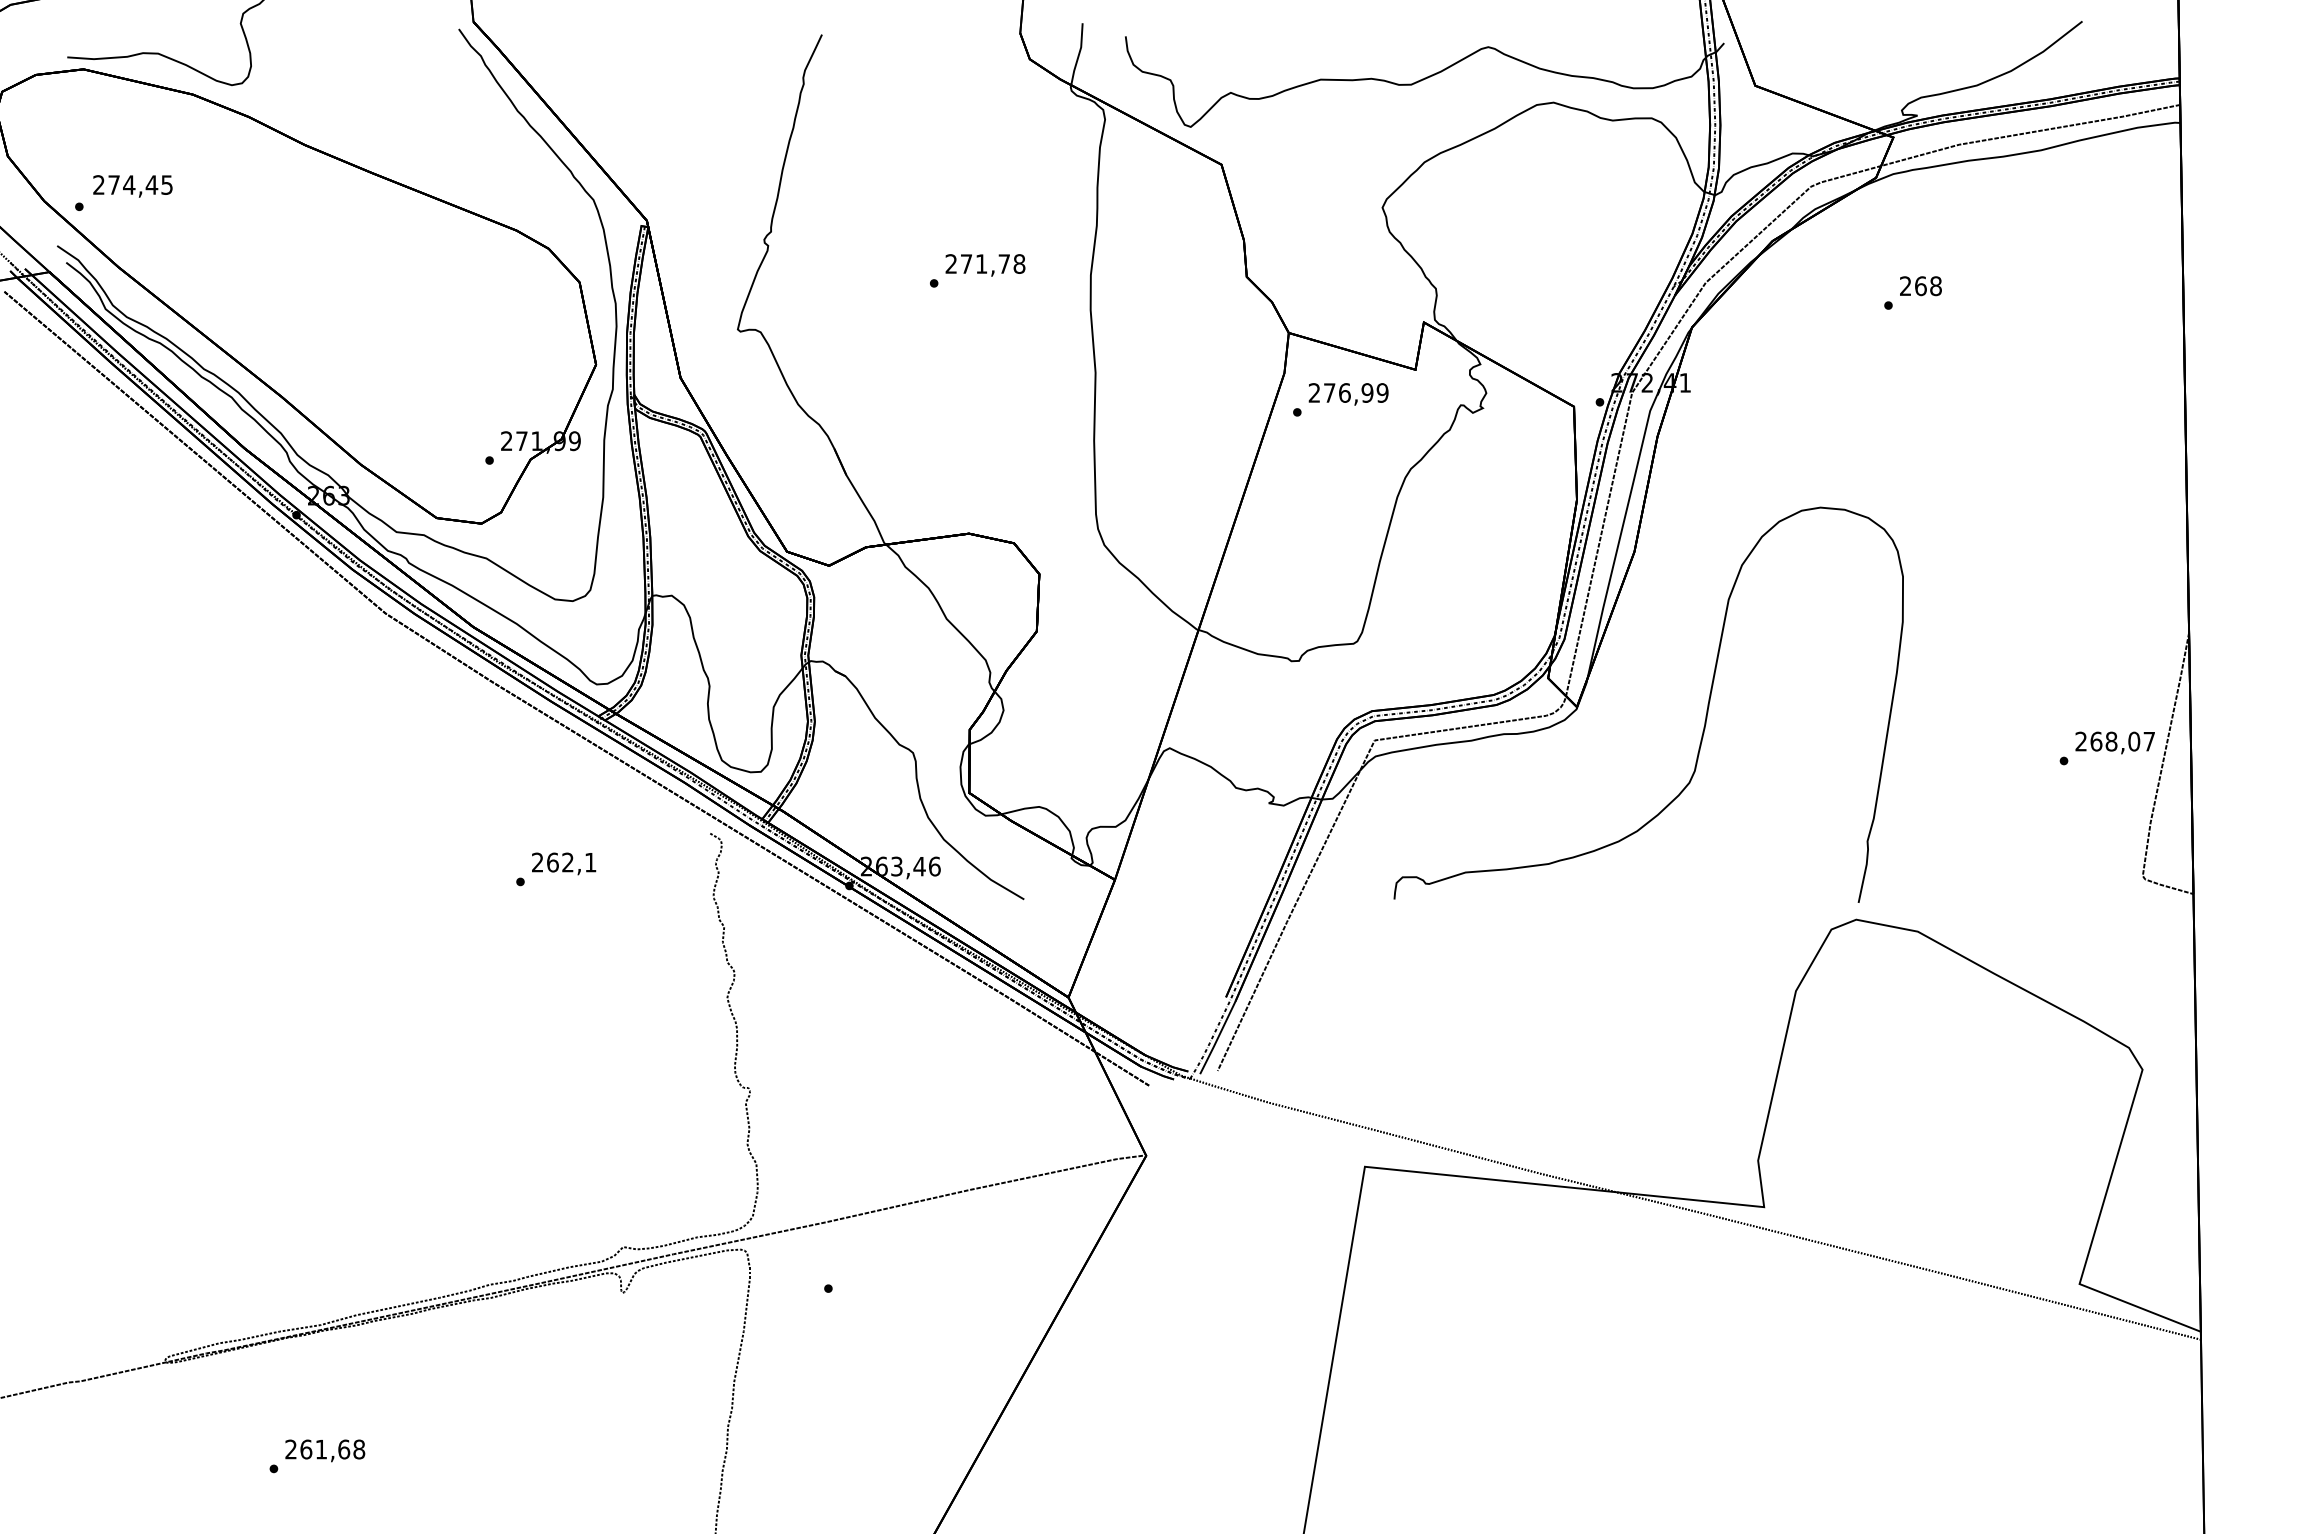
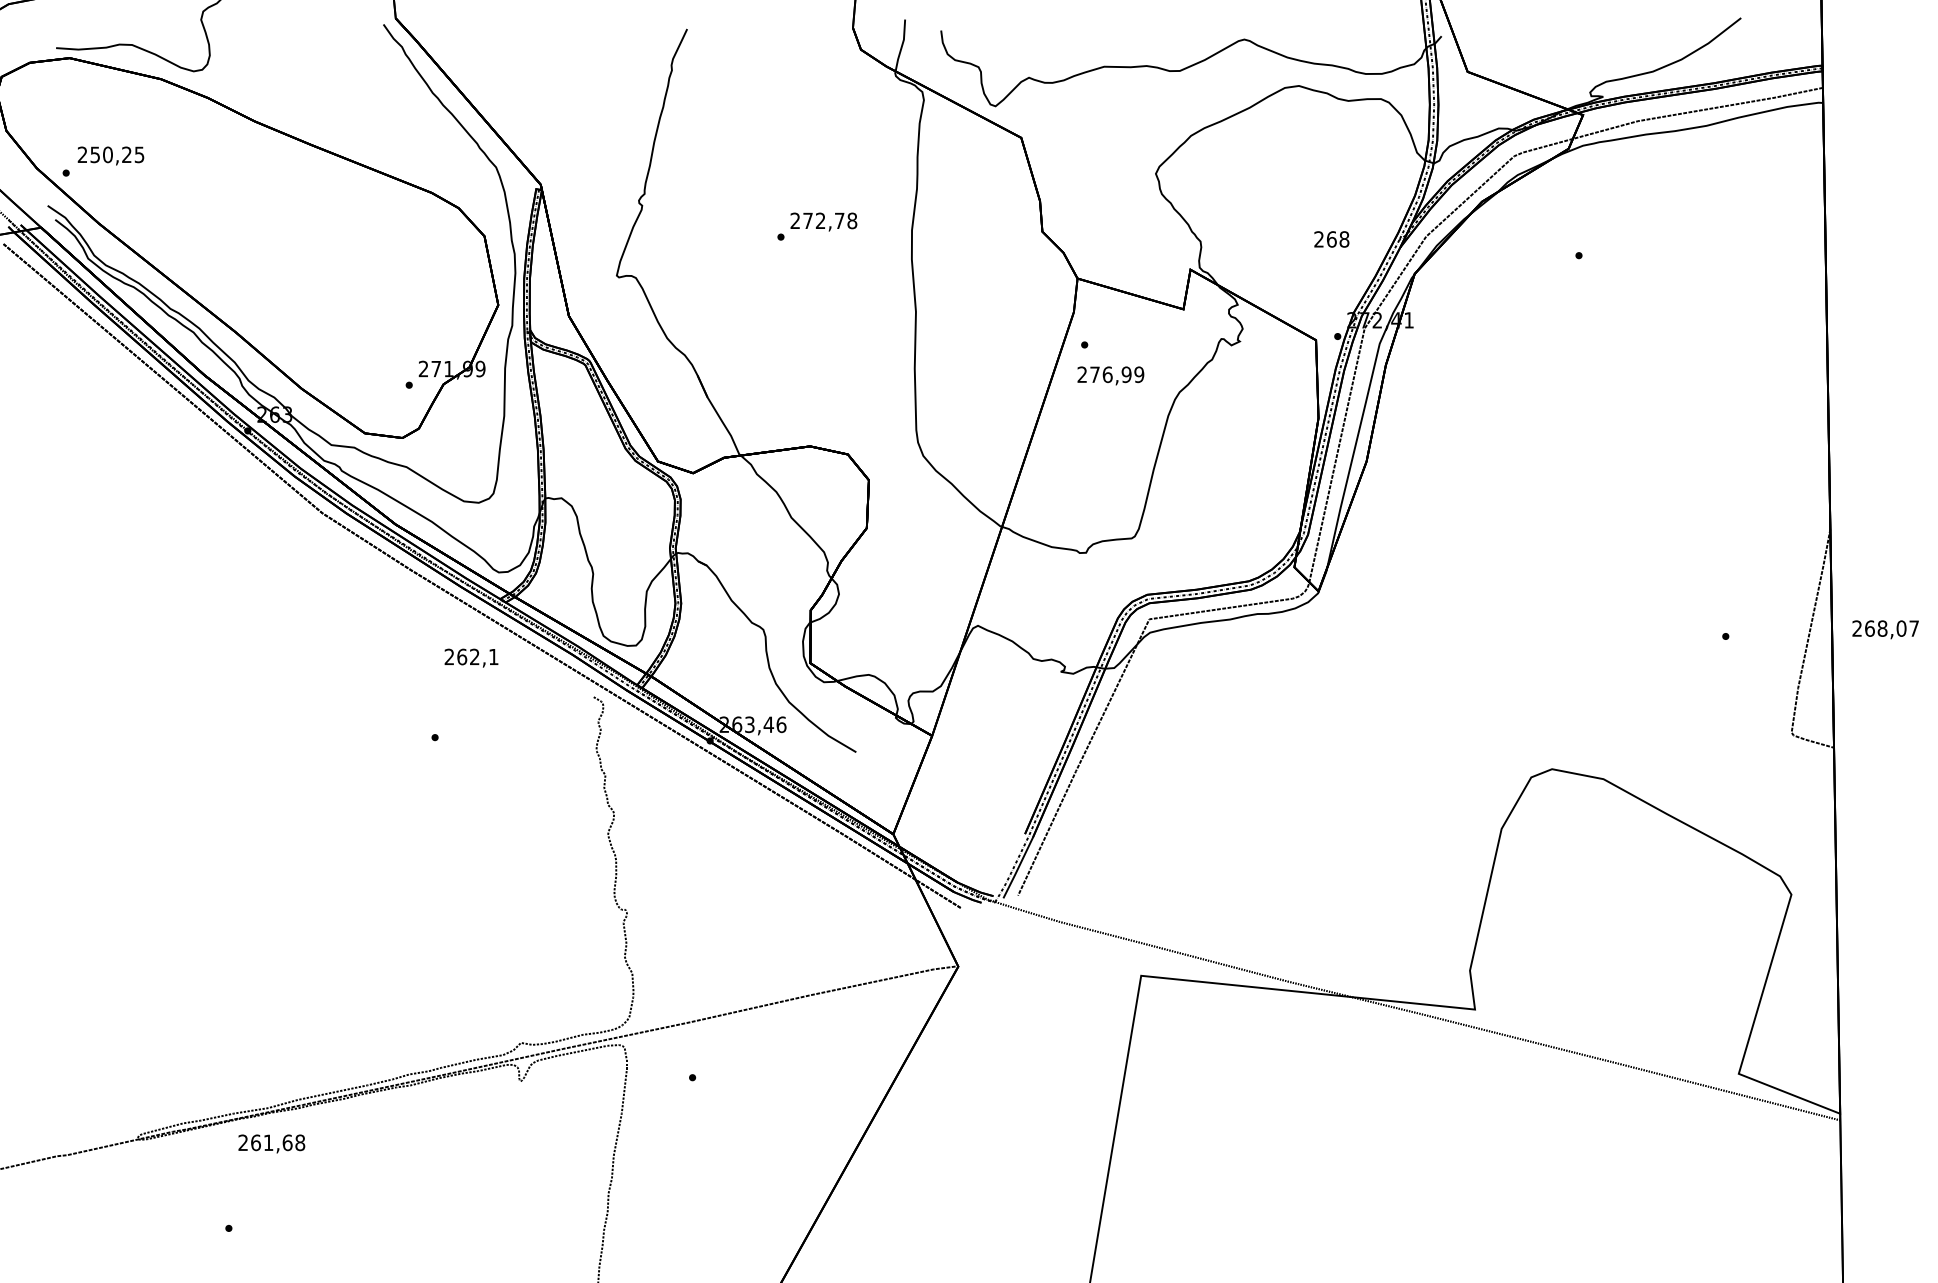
text: (133, 184) -> (111, 154), 274,45 -> 250,25
text: (981, 263) -> (820, 220), 271,78 -> 272,78
text: (1920, 286) -> (1331, 239), moved
text: (1348, 394) -> (1110, 376), moved
curve: (1705, 715) -> (1425, 598), removed
text: (2114, 742) -> (1885, 629), moved
text: (564, 863) -> (471, 657), moved
text: (325, 1450) -> (272, 1143), moved

